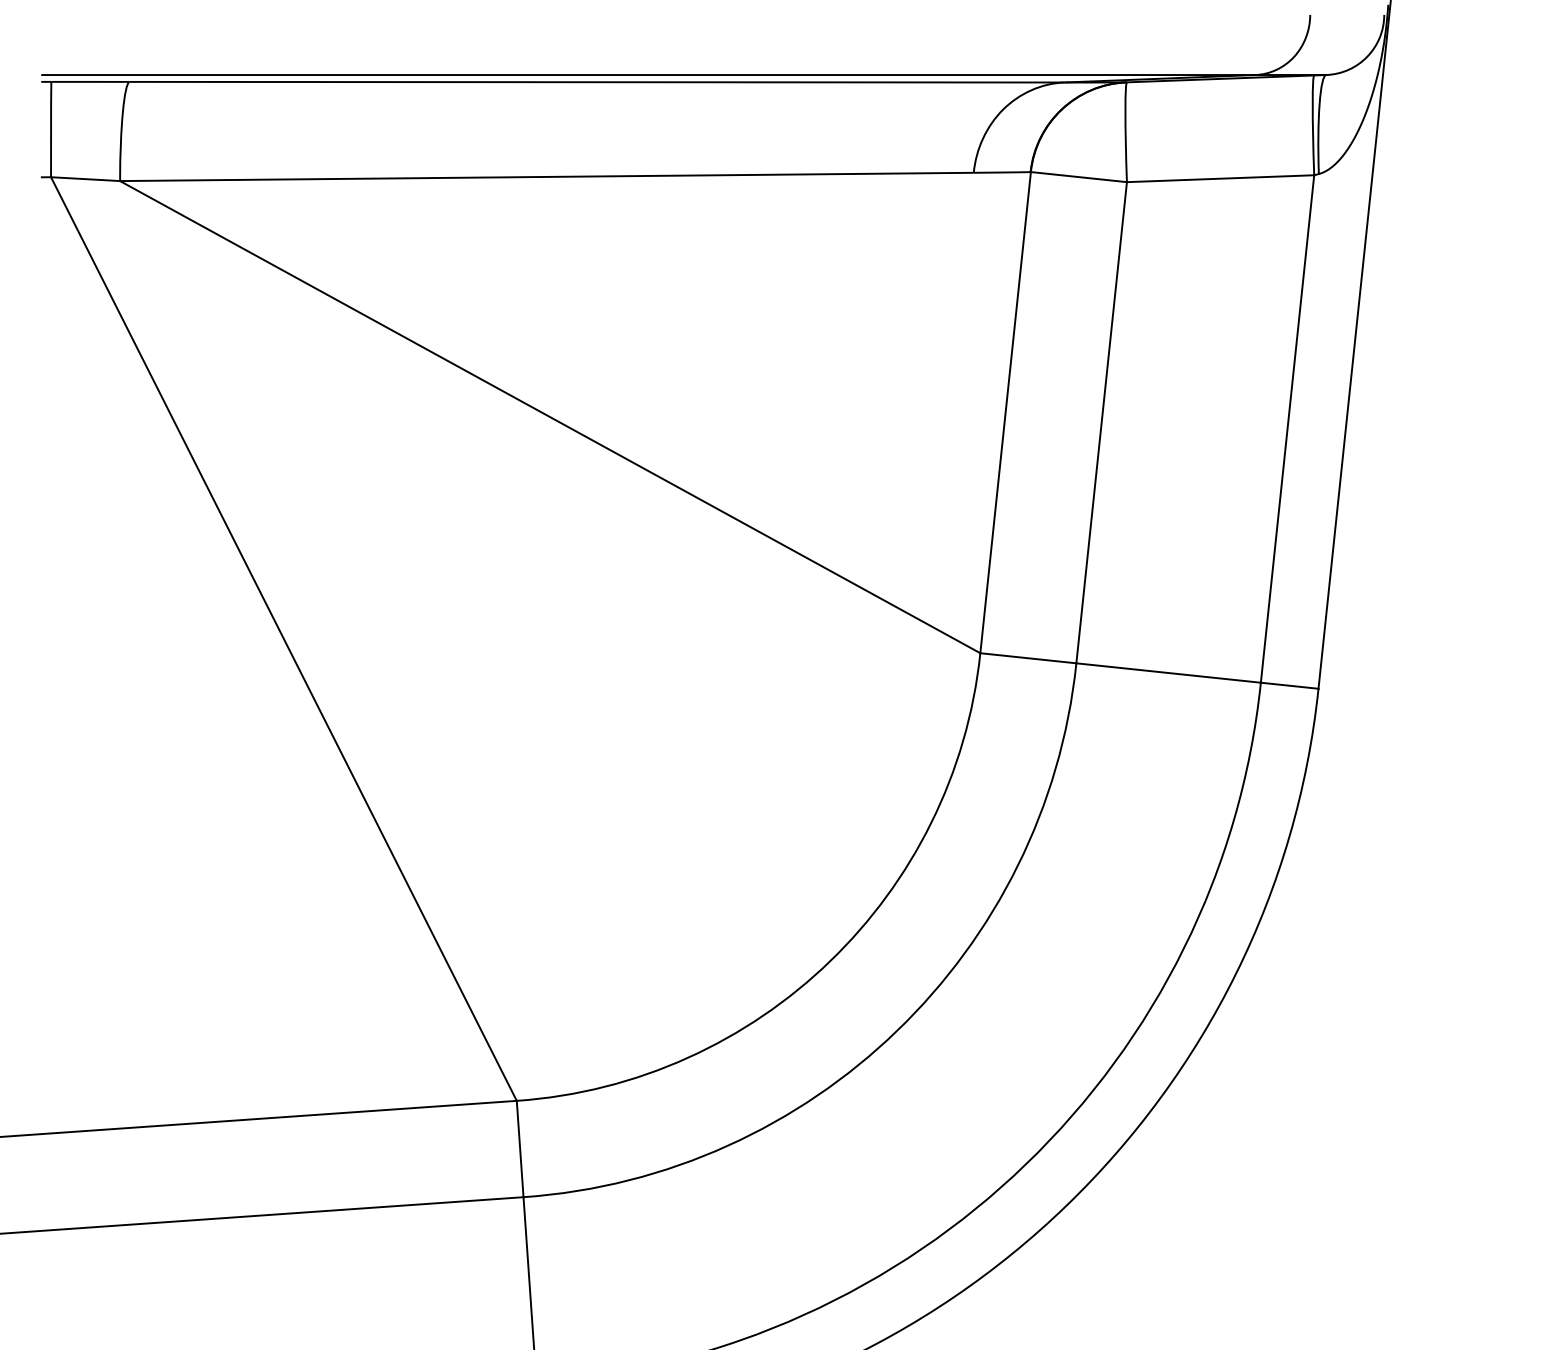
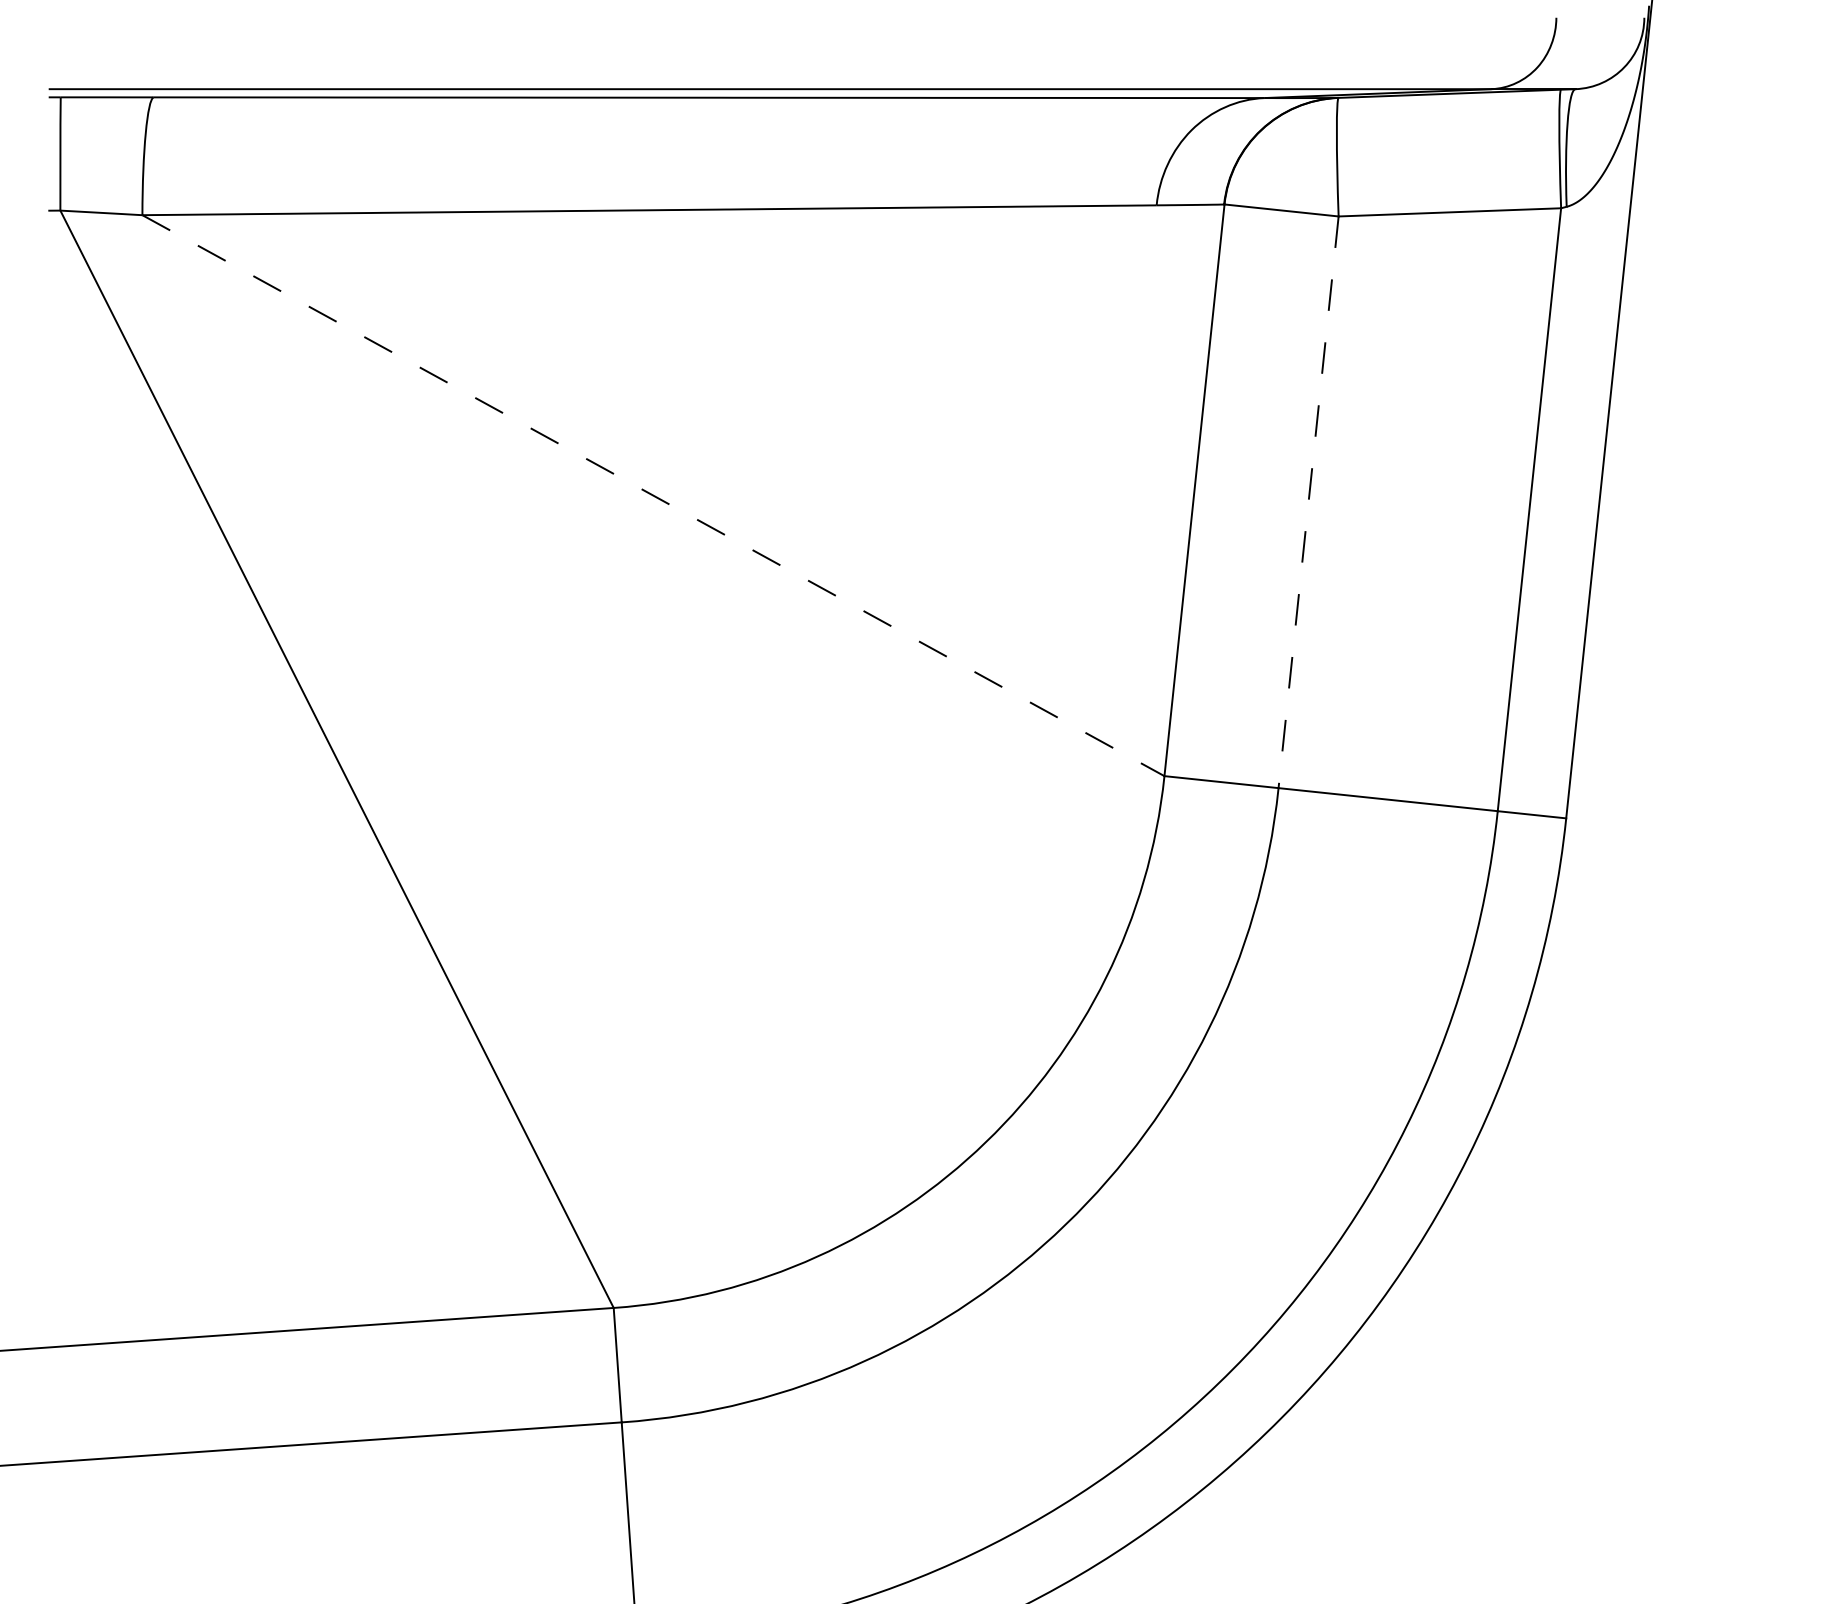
line: (550, 417) -> (653, 495), solid -> dashed
line: (1101, 422) -> (1308, 502), solid -> dashed

